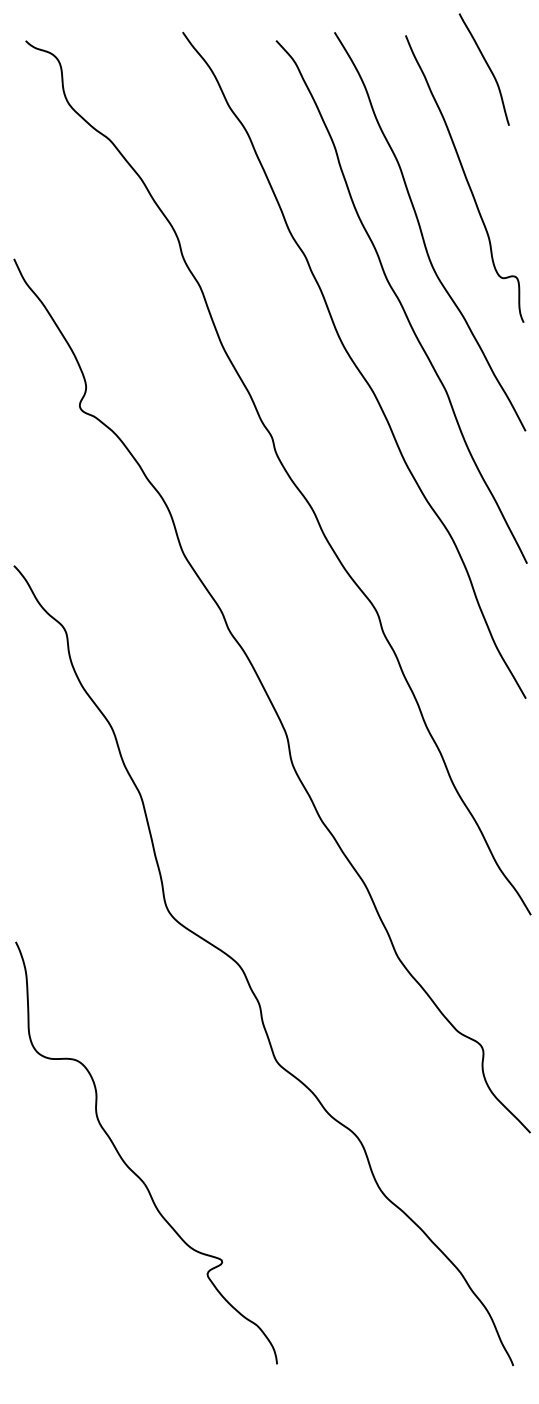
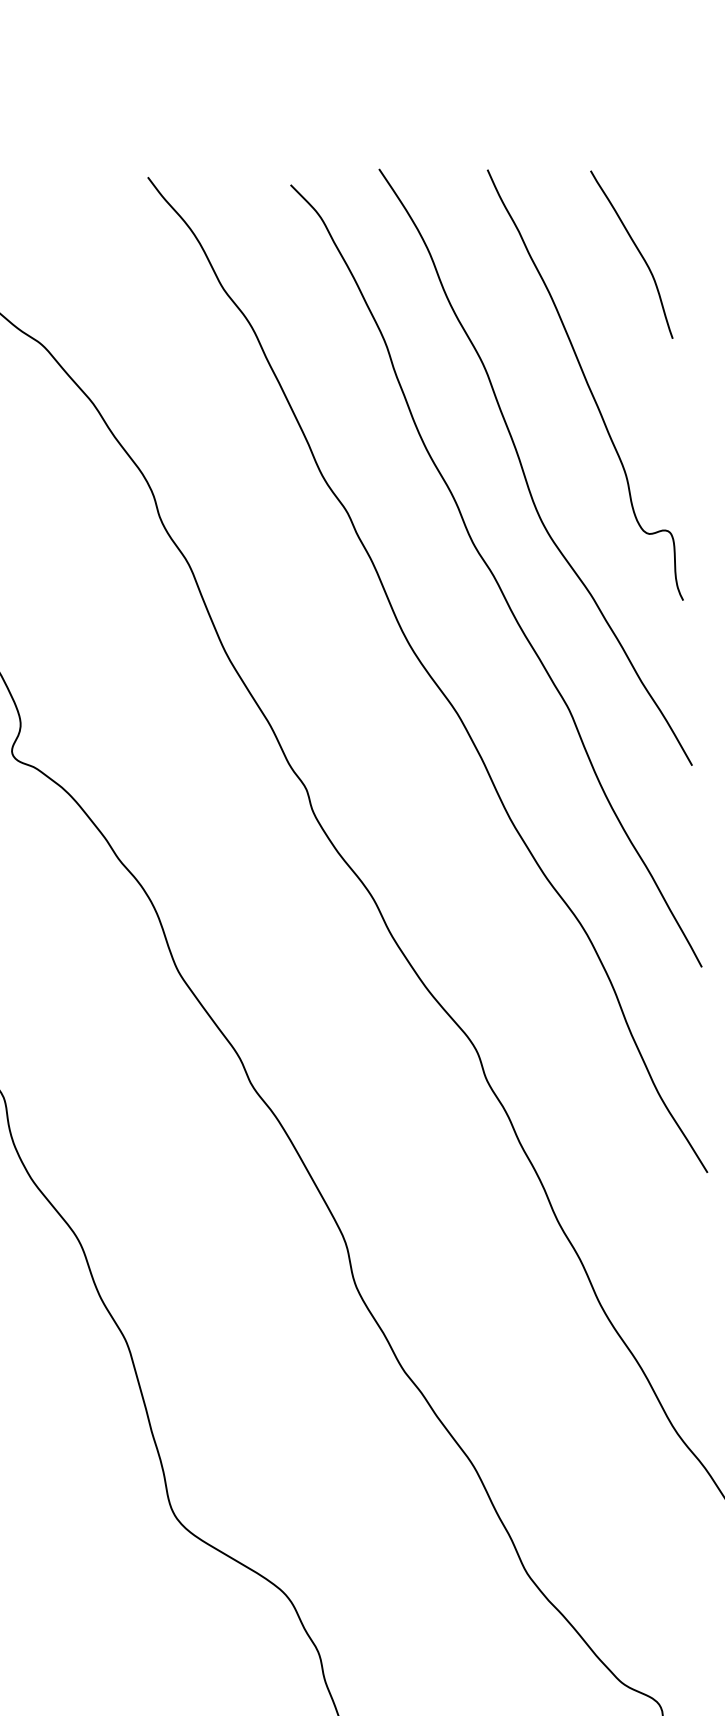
curve: (487, 66) -> (636, 249), moved

